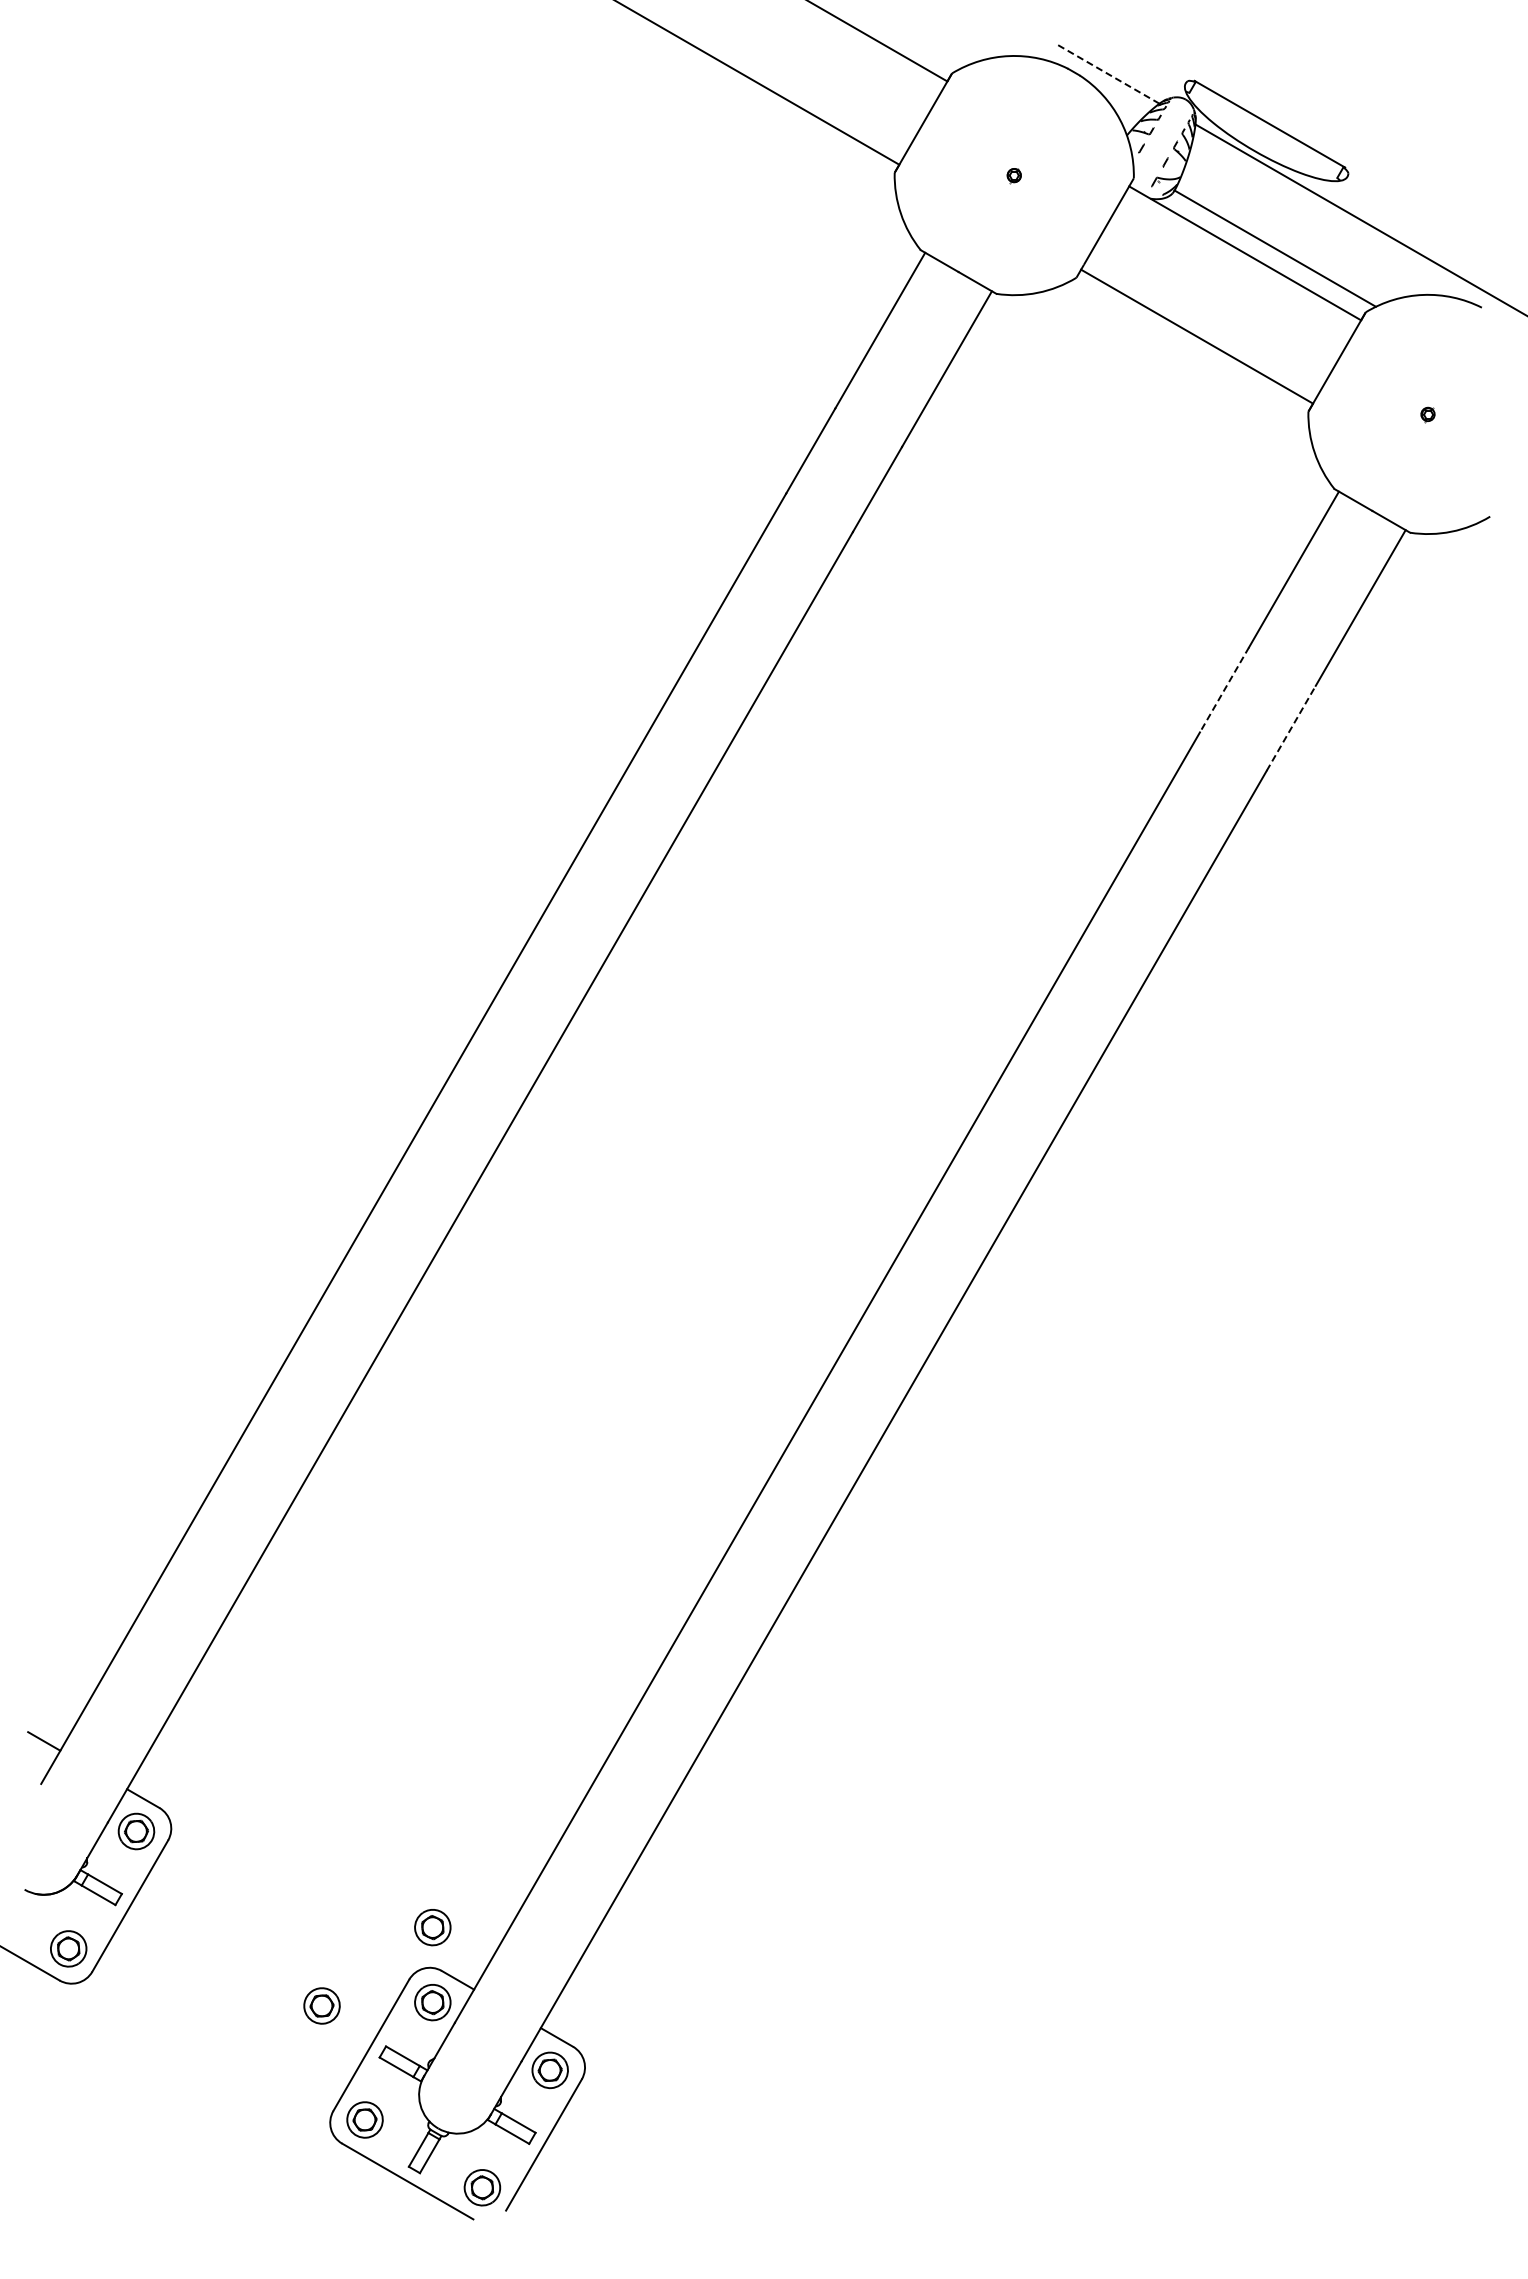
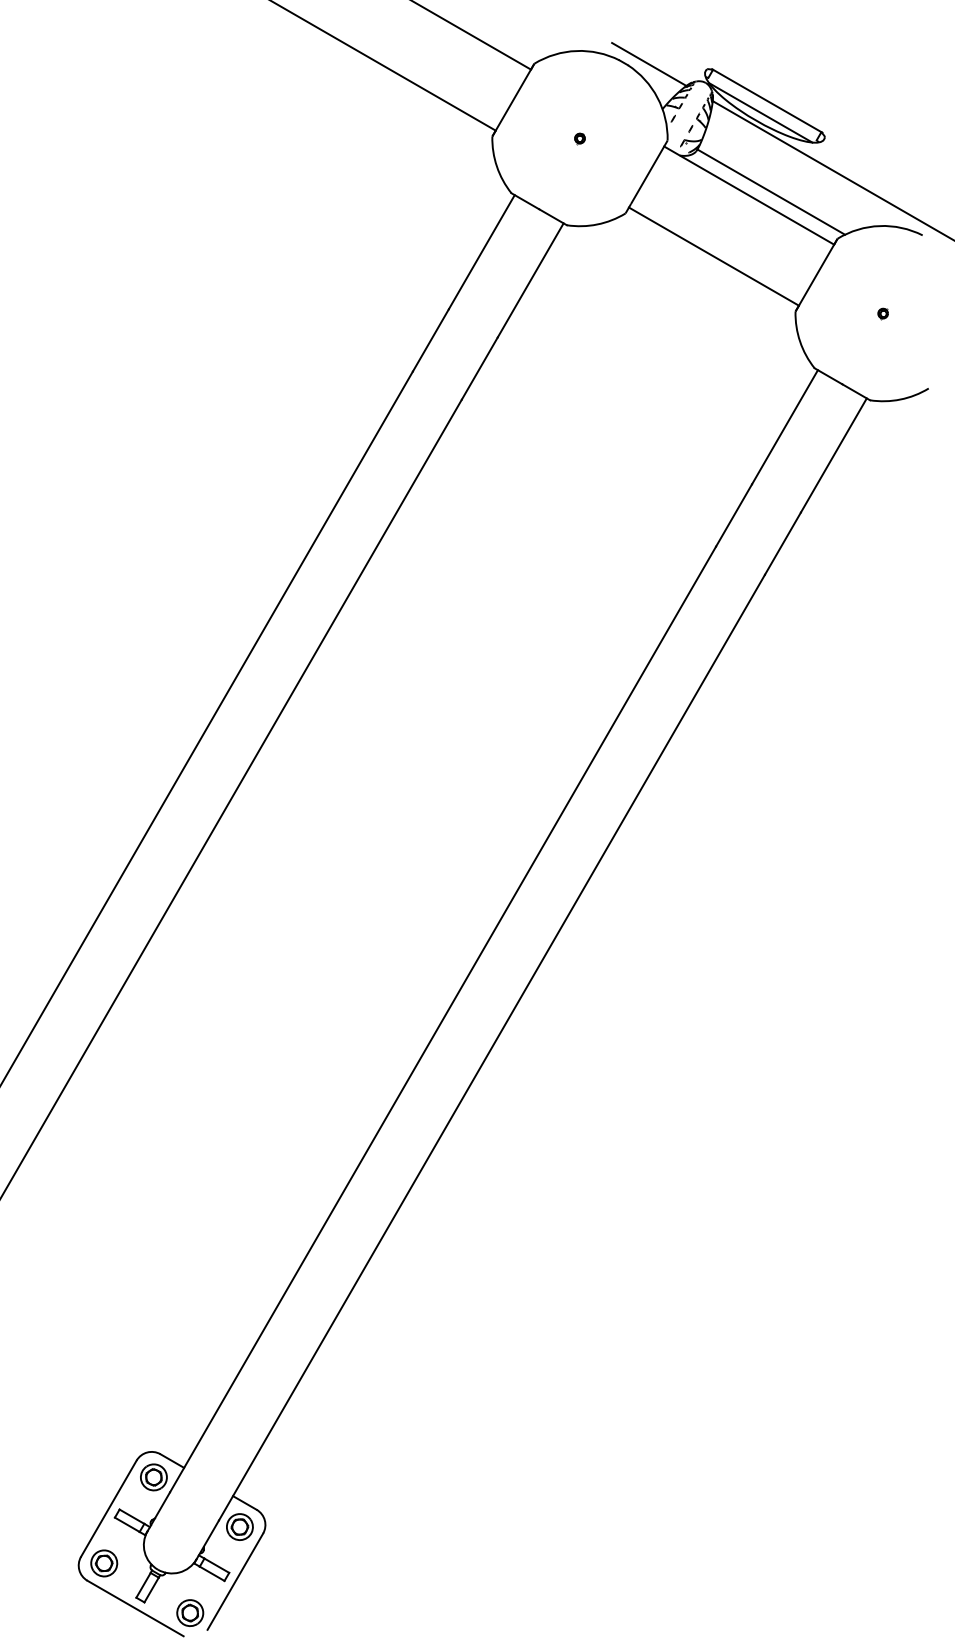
line: (1108, 74) -> (649, 64), dashed -> solid
line: (1260, 140) -> (760, 112), added
line: (1224, 690) -> (734, 515), dashed -> solid
line: (1291, 727) -> (783, 543), dashed -> solid
part: (432, 1927) -> (153, 1422), removed
part: (321, 2005) -> (72, 1479), removed

